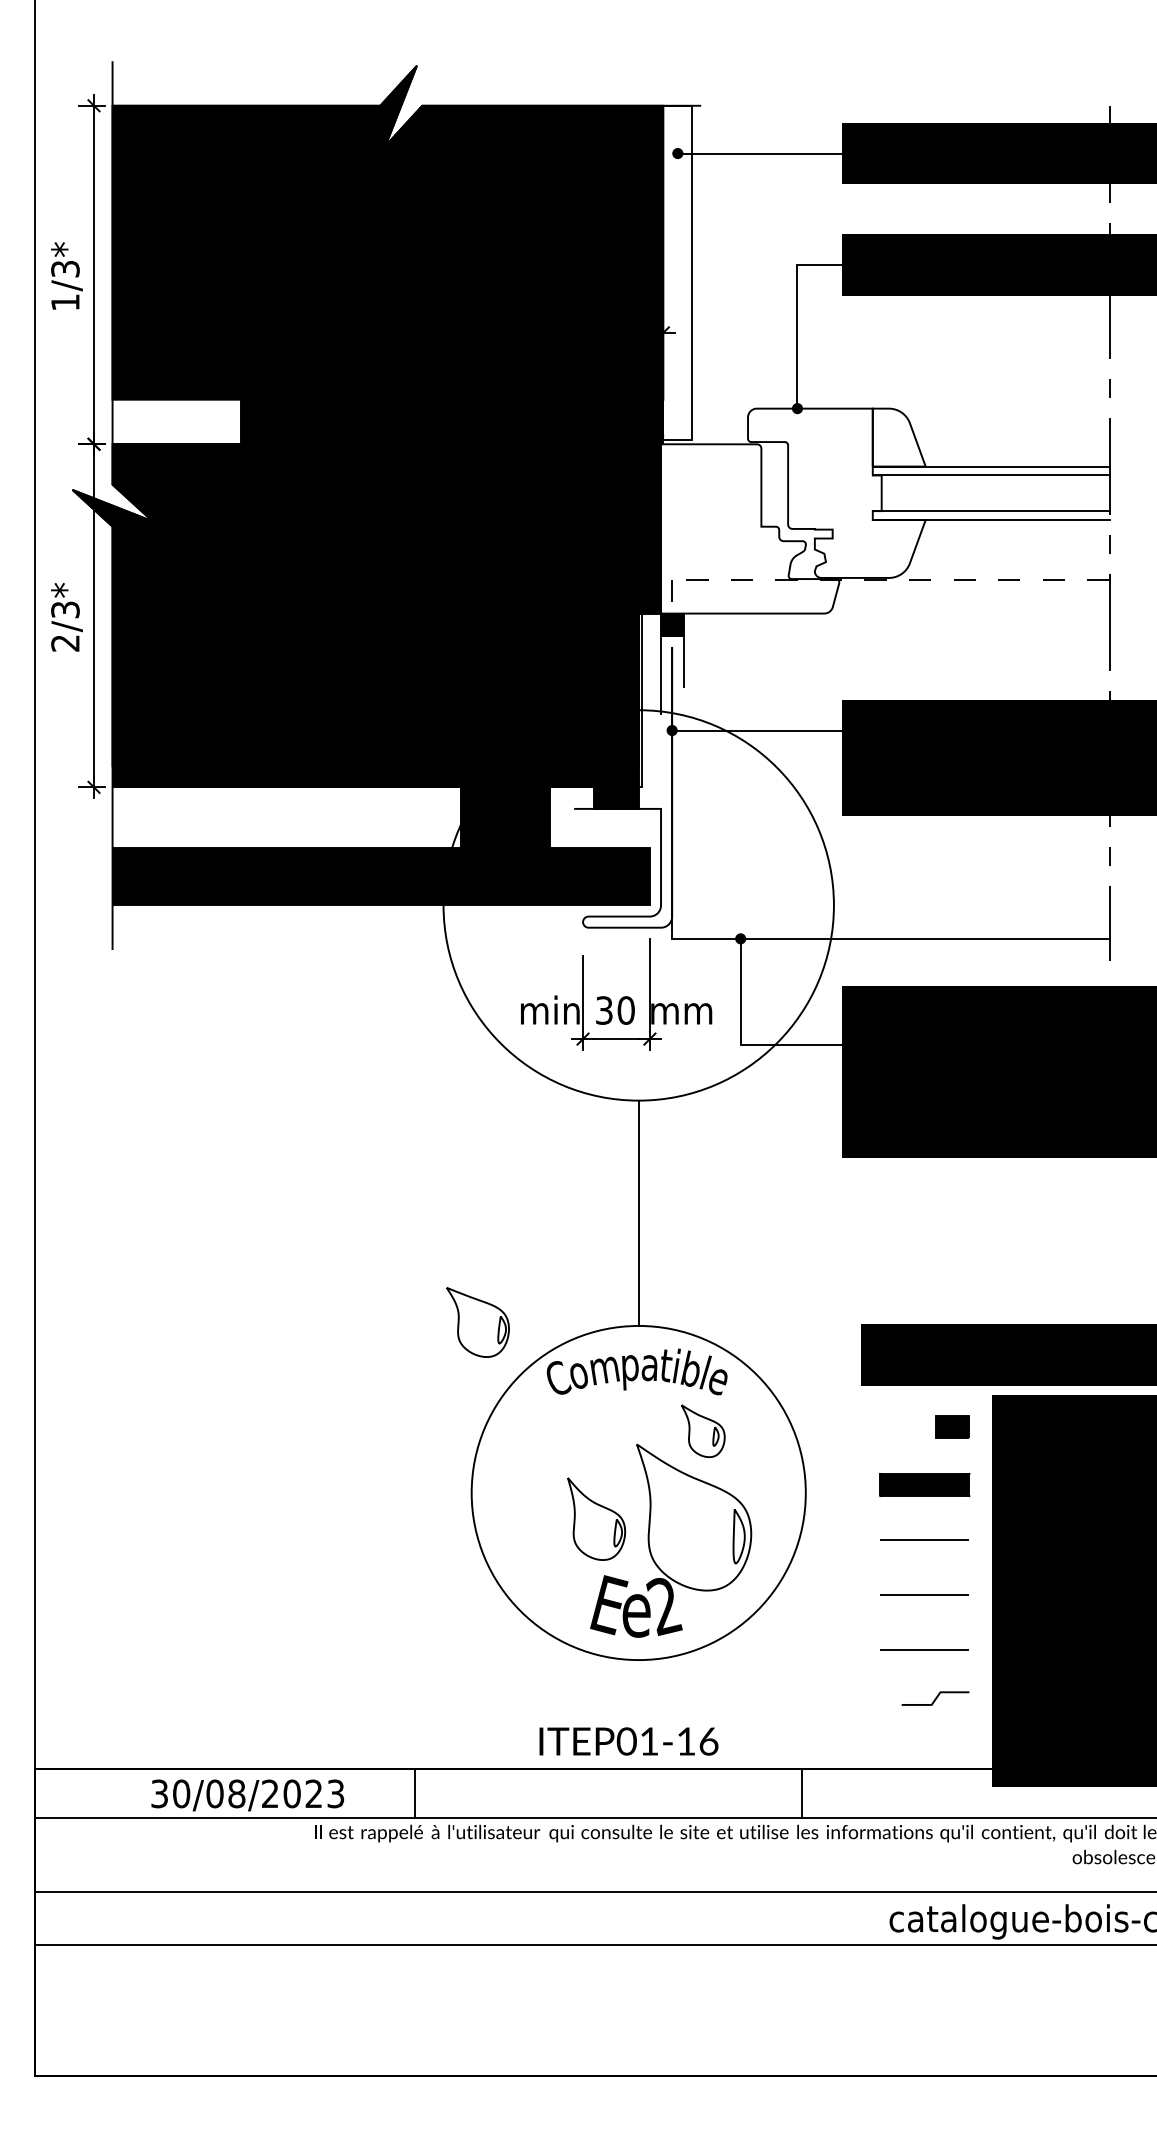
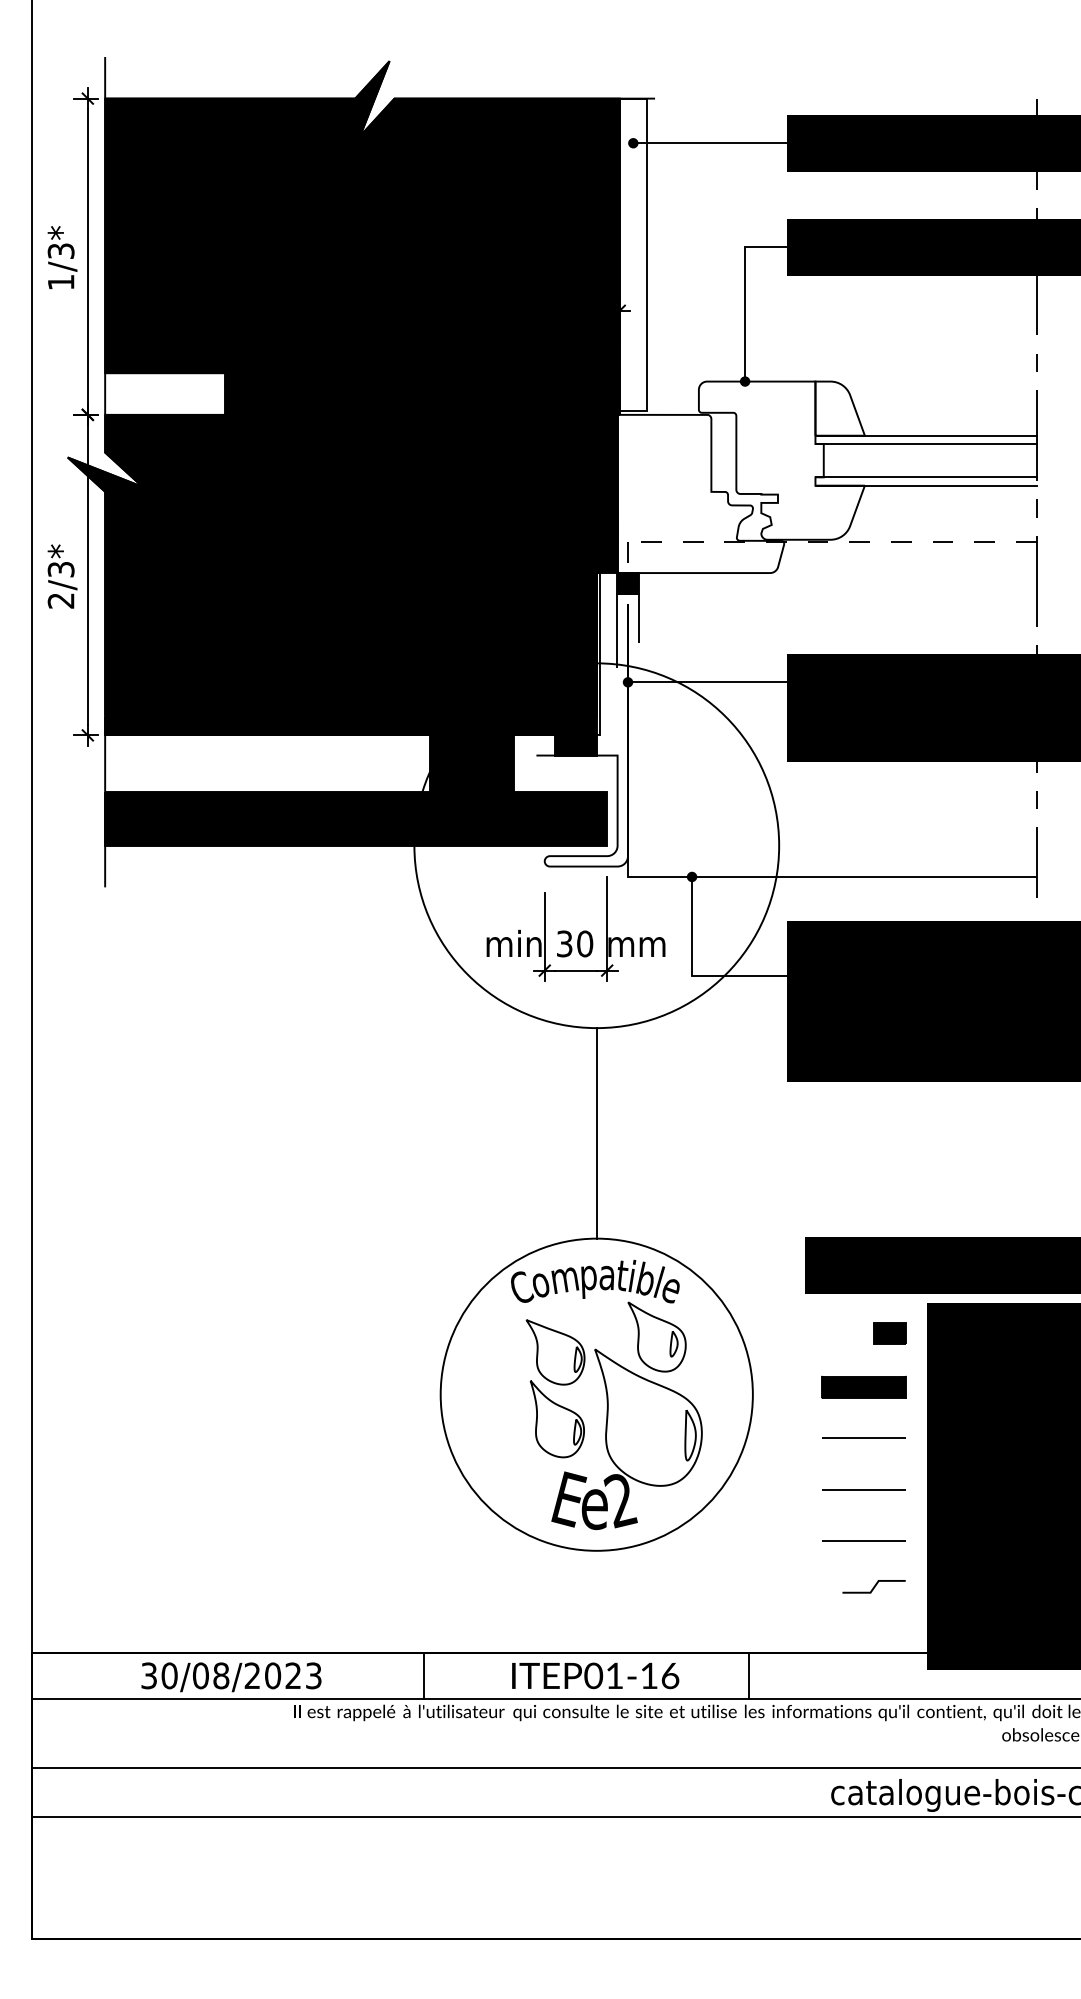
part: (477, 1322) -> (555, 1352), moved
part: (702, 1430) -> (656, 1336), size x1.43
text: (628, 1741) -> (595, 1675), moved
line: (415, 1793) -> (424, 1675), moved

